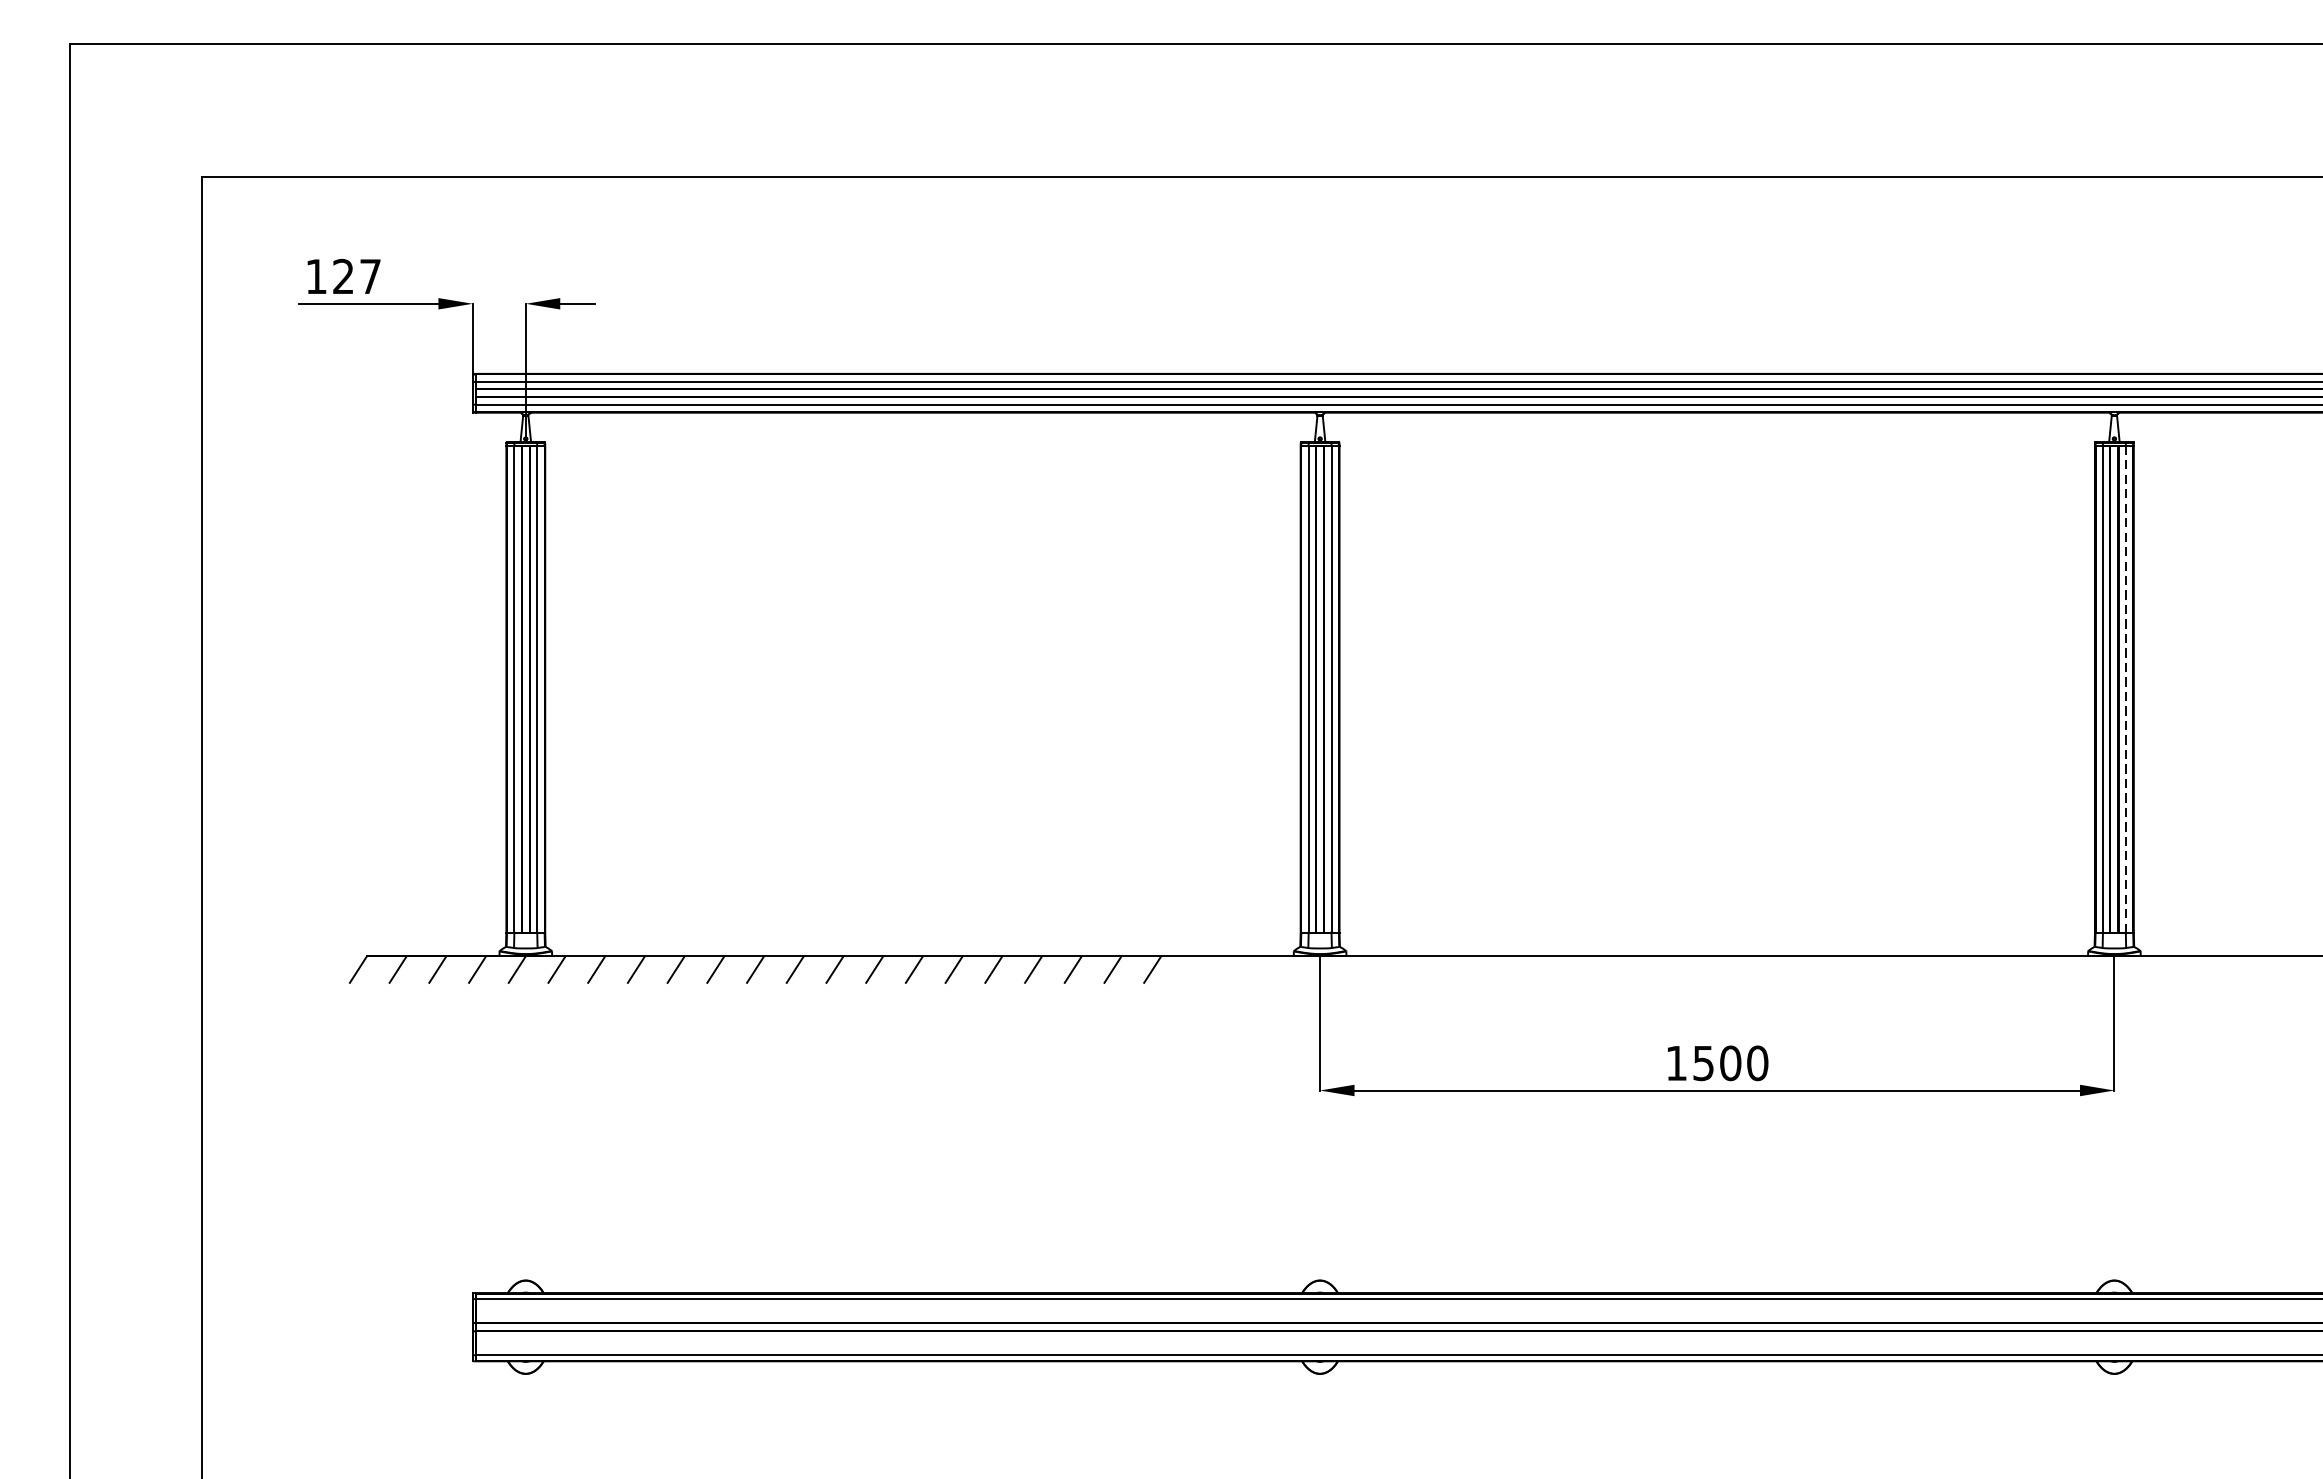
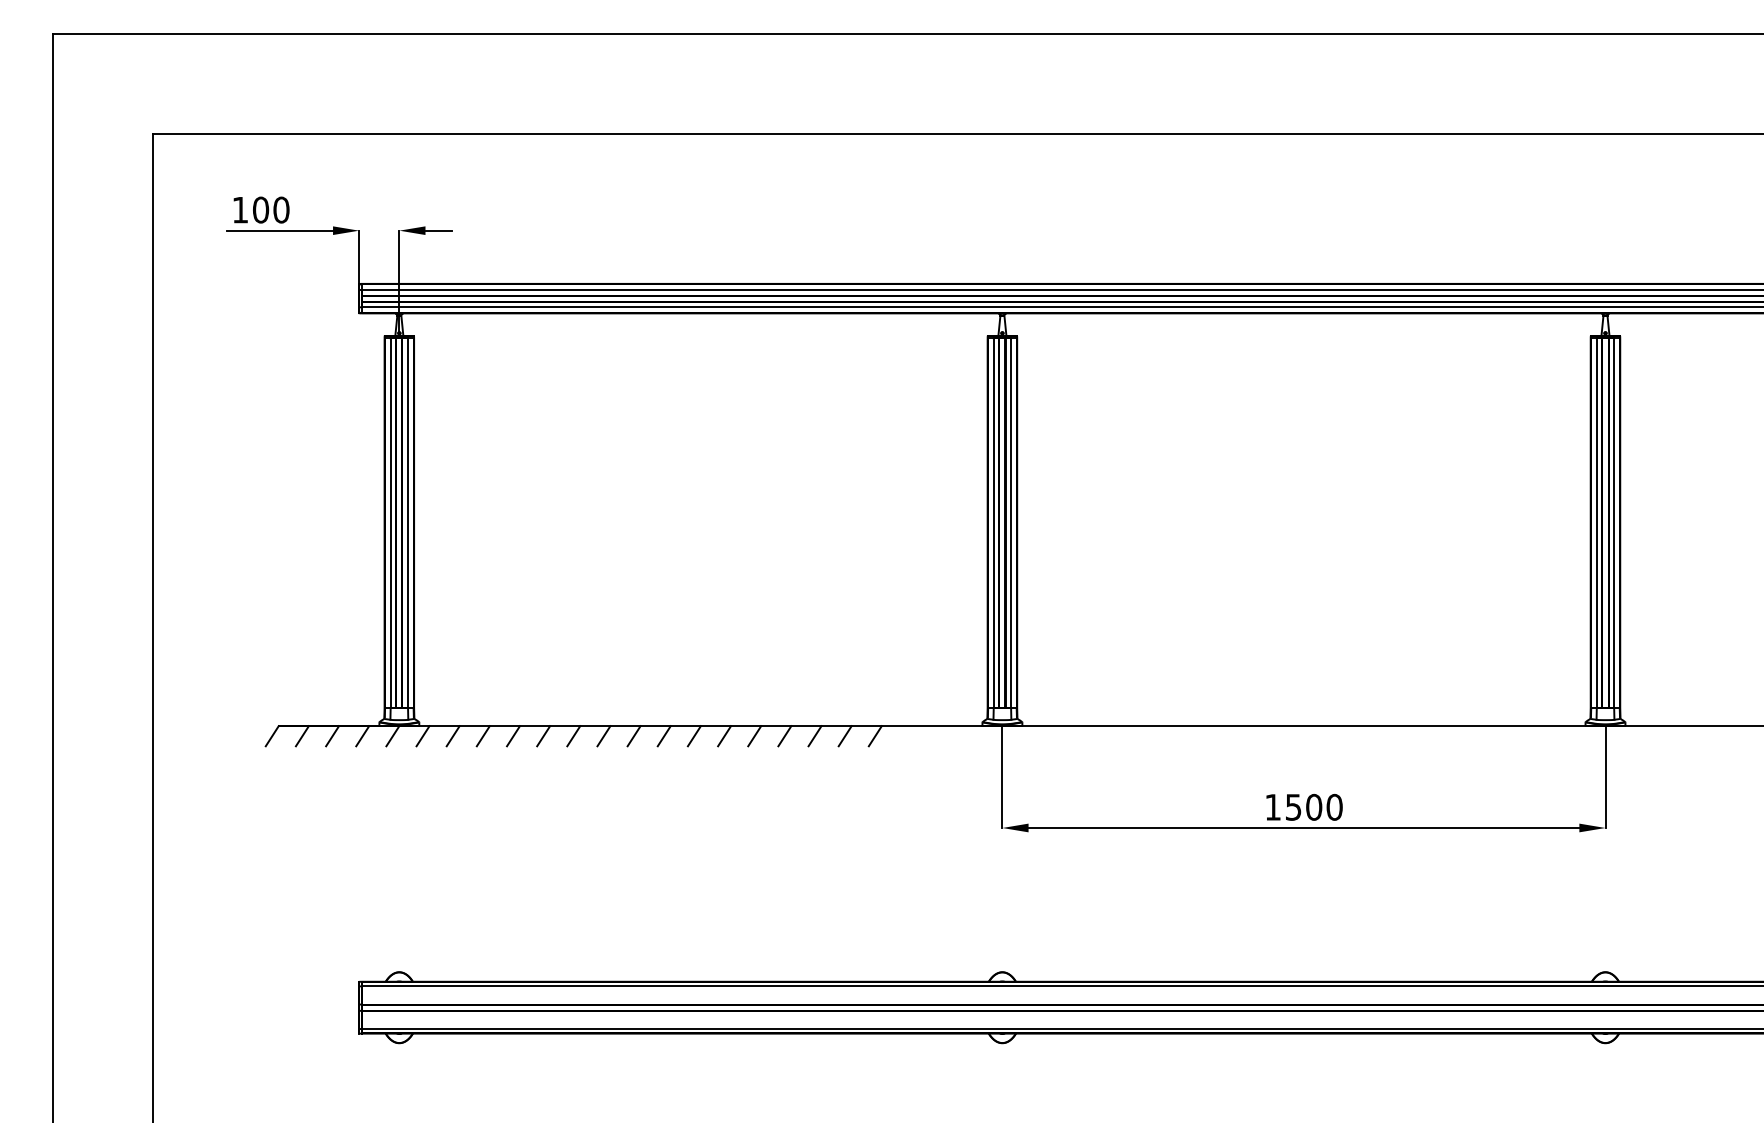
text: (357, 275) -> (271, 209), 127 -> 100
line: (2126, 689) -> (1614, 523), dashed -> solid

